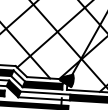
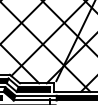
hatch: (66, 79) -> (52, 83), removed

